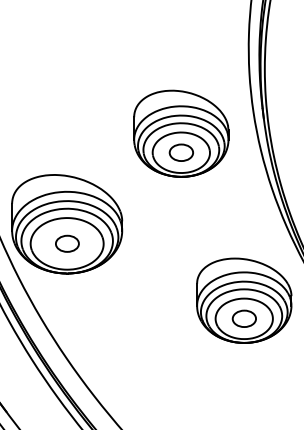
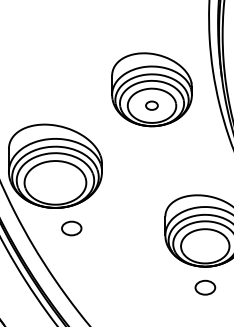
part: (180, 152) -> (151, 105), size x0.6
part: (67, 243) -> (71, 228), moved
part: (243, 318) -> (204, 287), moved

